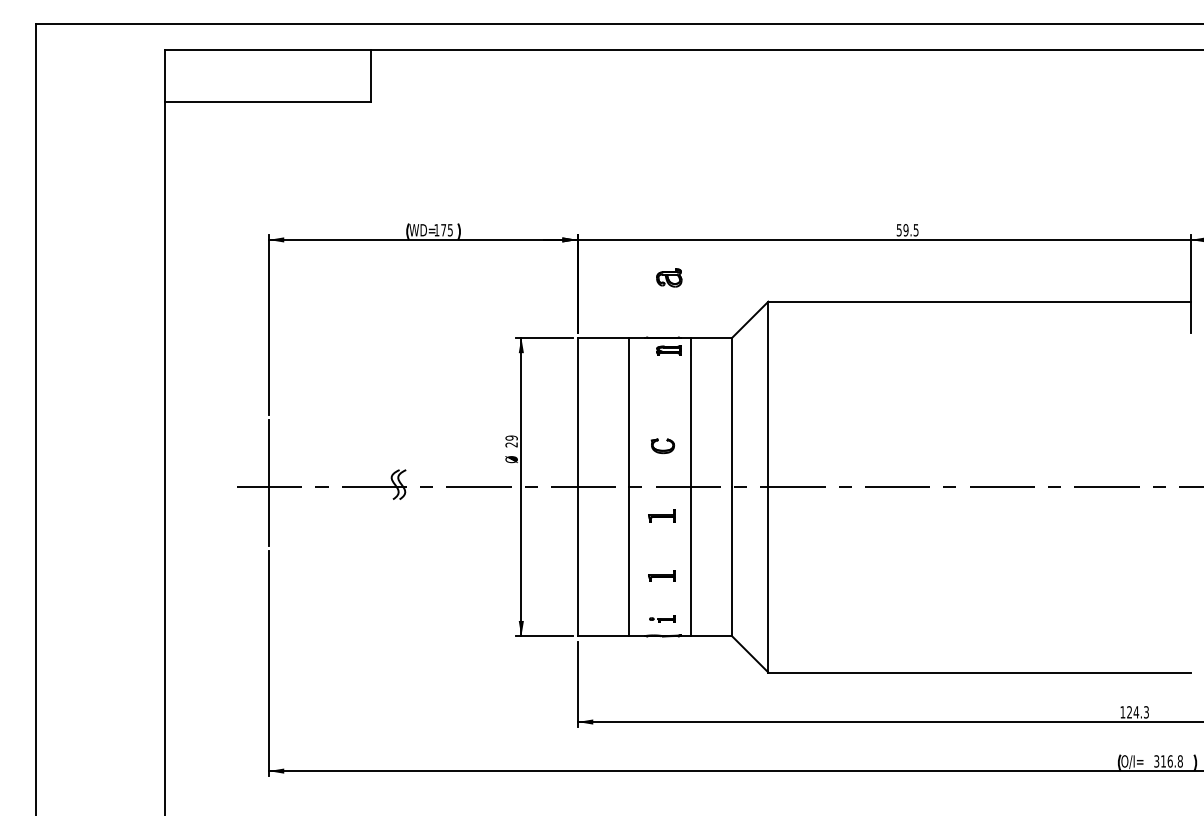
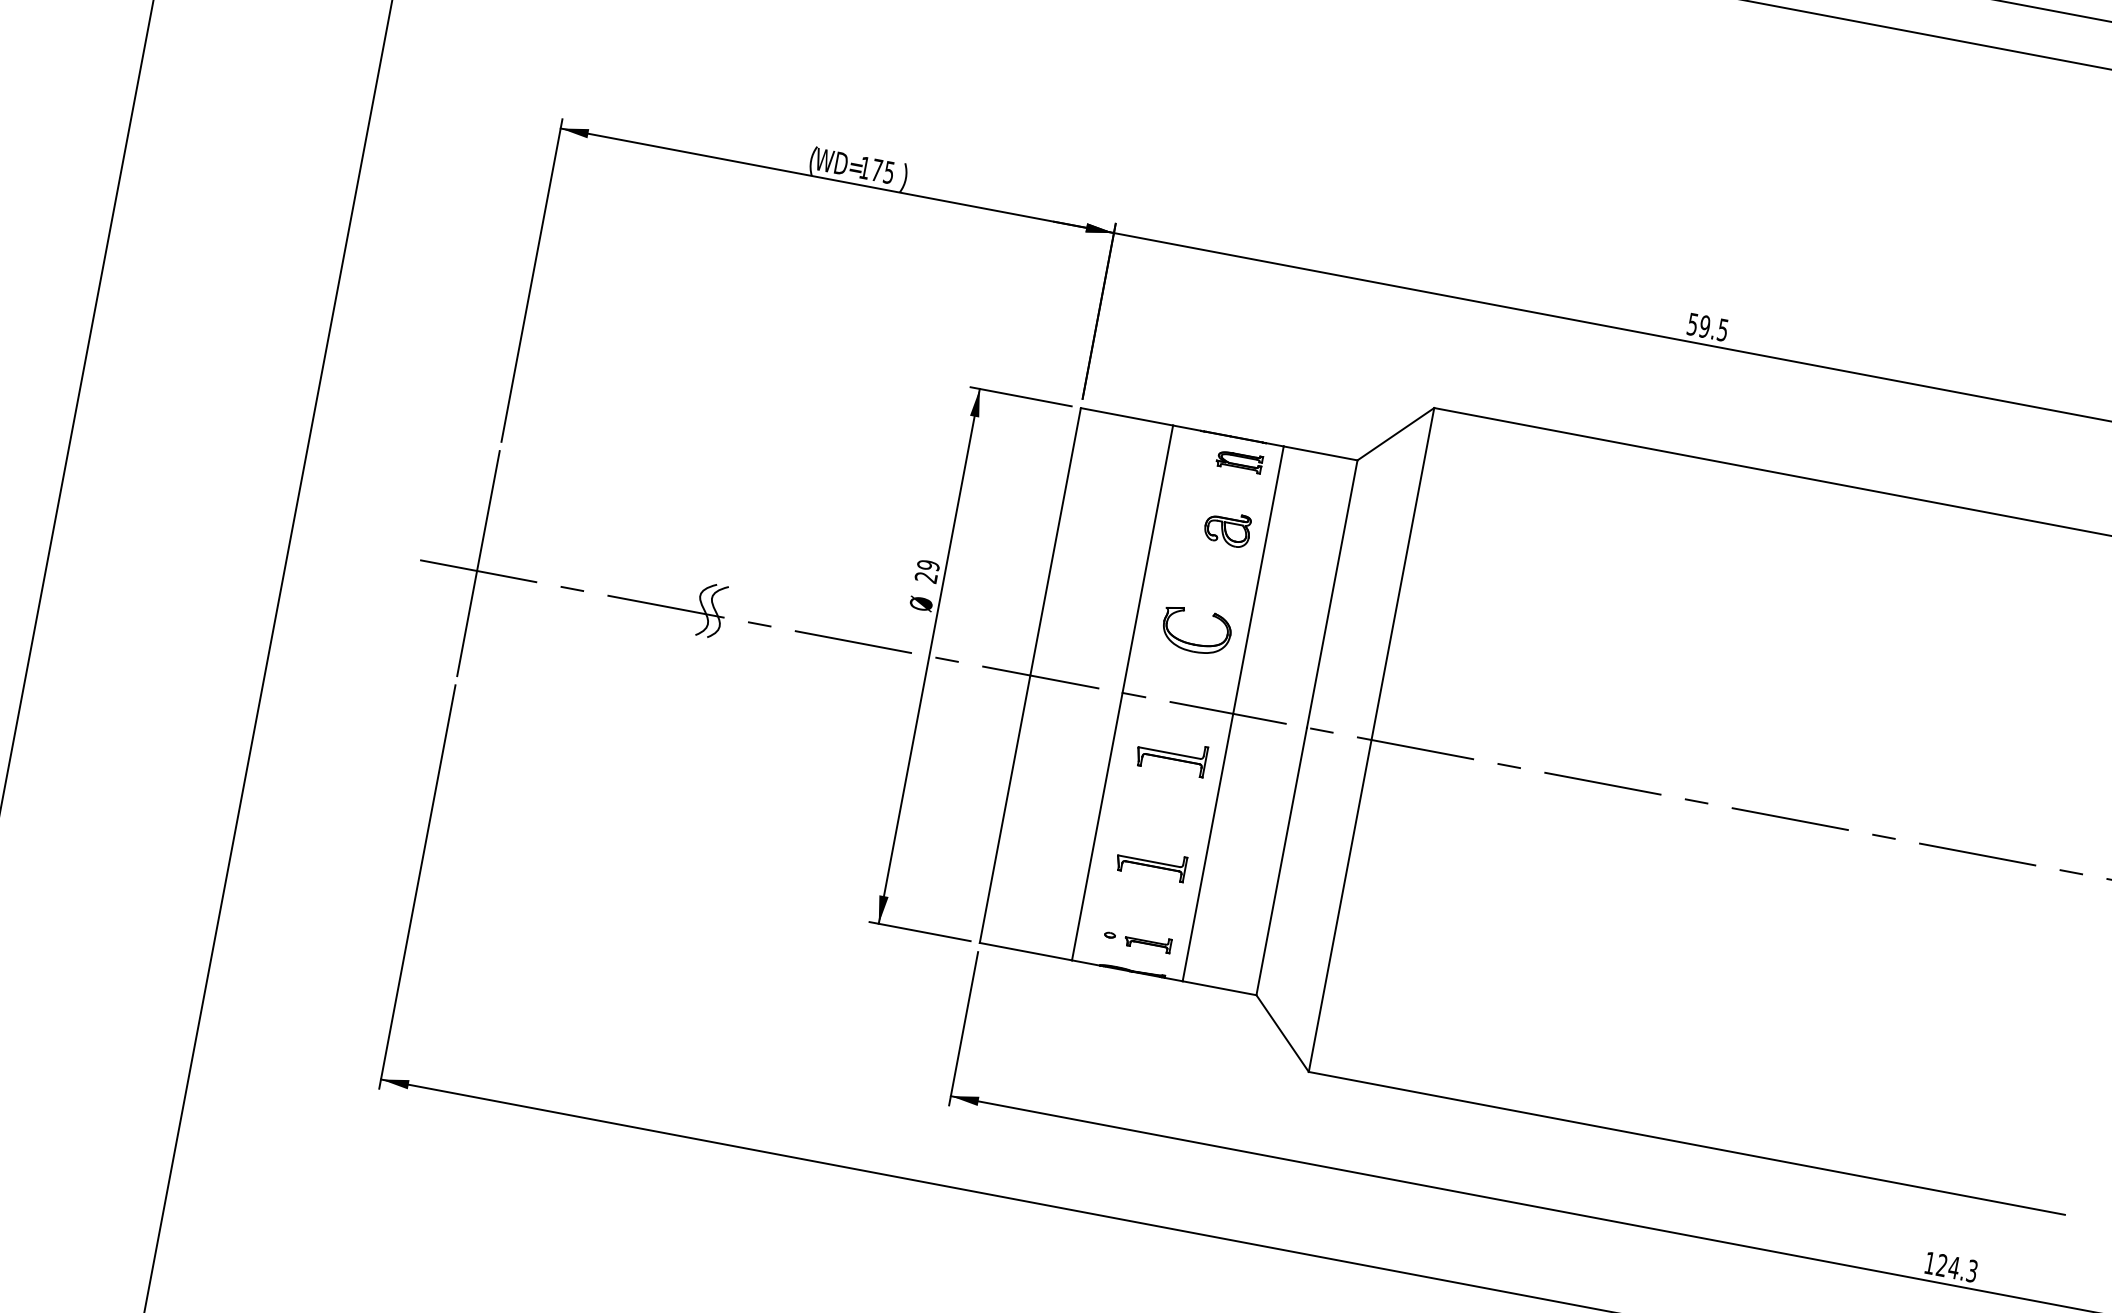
part: (669, 277) -> (1228, 528), moved
part: (662, 446) -> (1195, 631), size x1.67
part: (661, 515) -> (1170, 754), size x1.43
part: (661, 575) -> (1150, 862), size x1.43
part: (662, 618) -> (1137, 939), size x1.43

